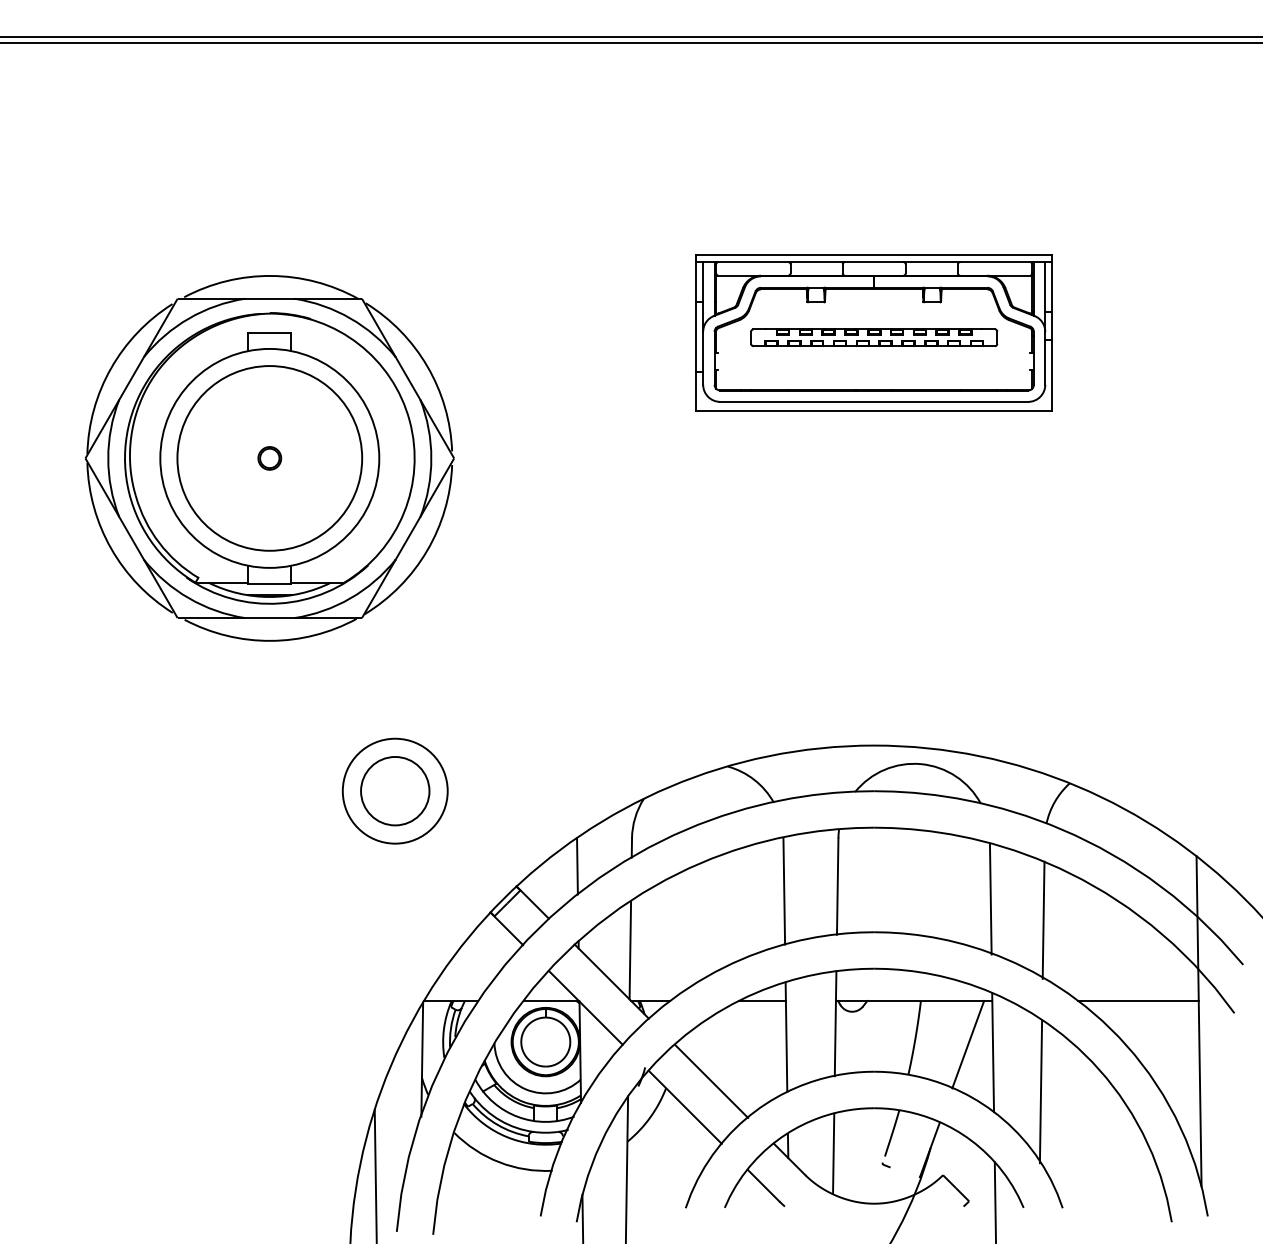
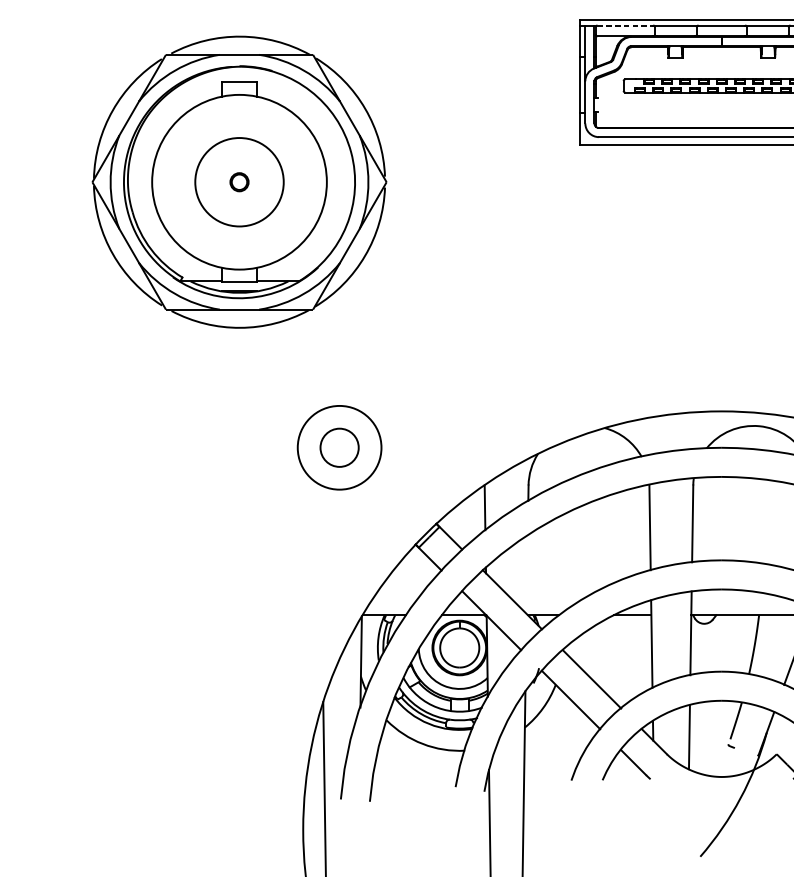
line: (753, 262) -> (625, 25), solid -> dashed
circle: (269, 458) -> (239, 182), size x0.6
circle: (395, 790) -> (339, 447), size x0.7
line: (630, 950) -> (527, 574), removed

